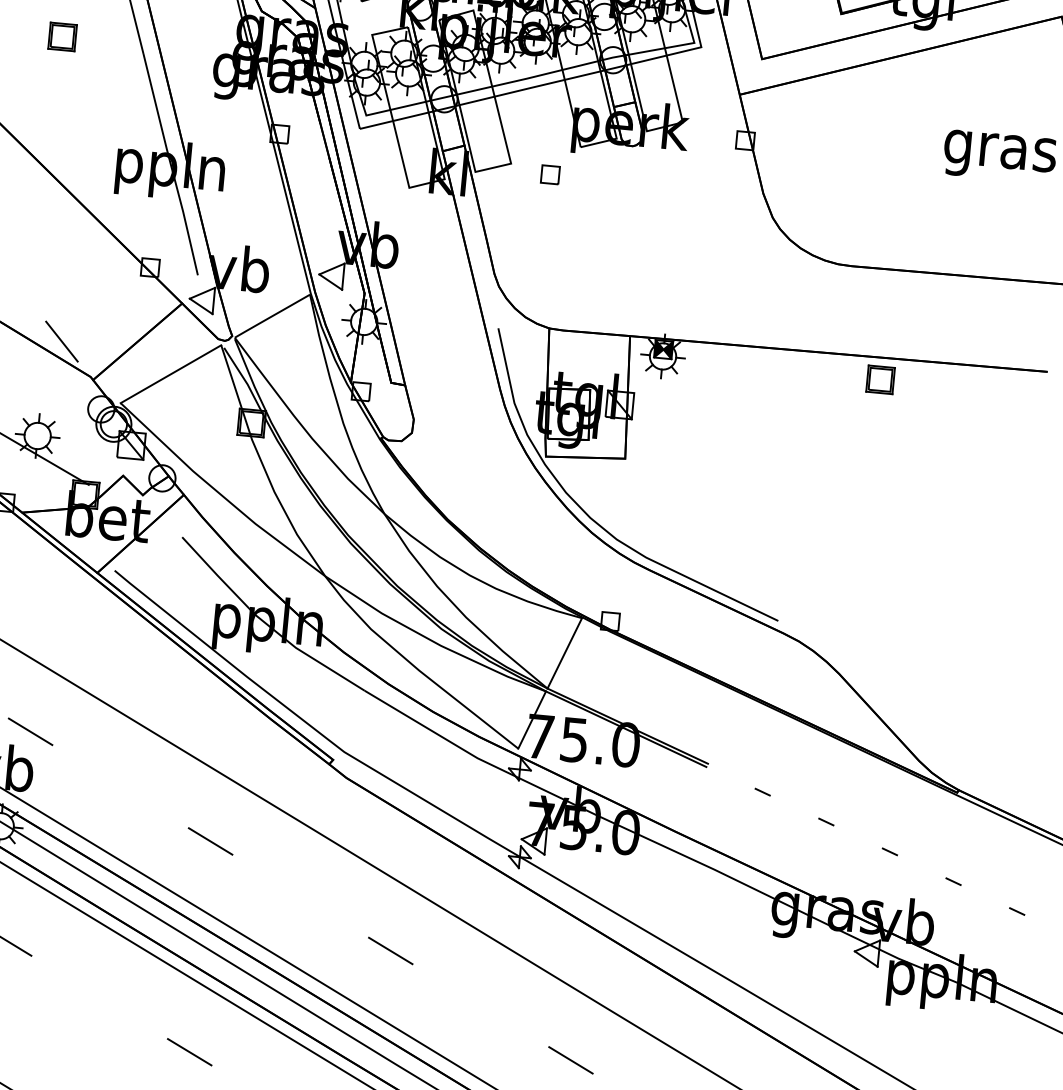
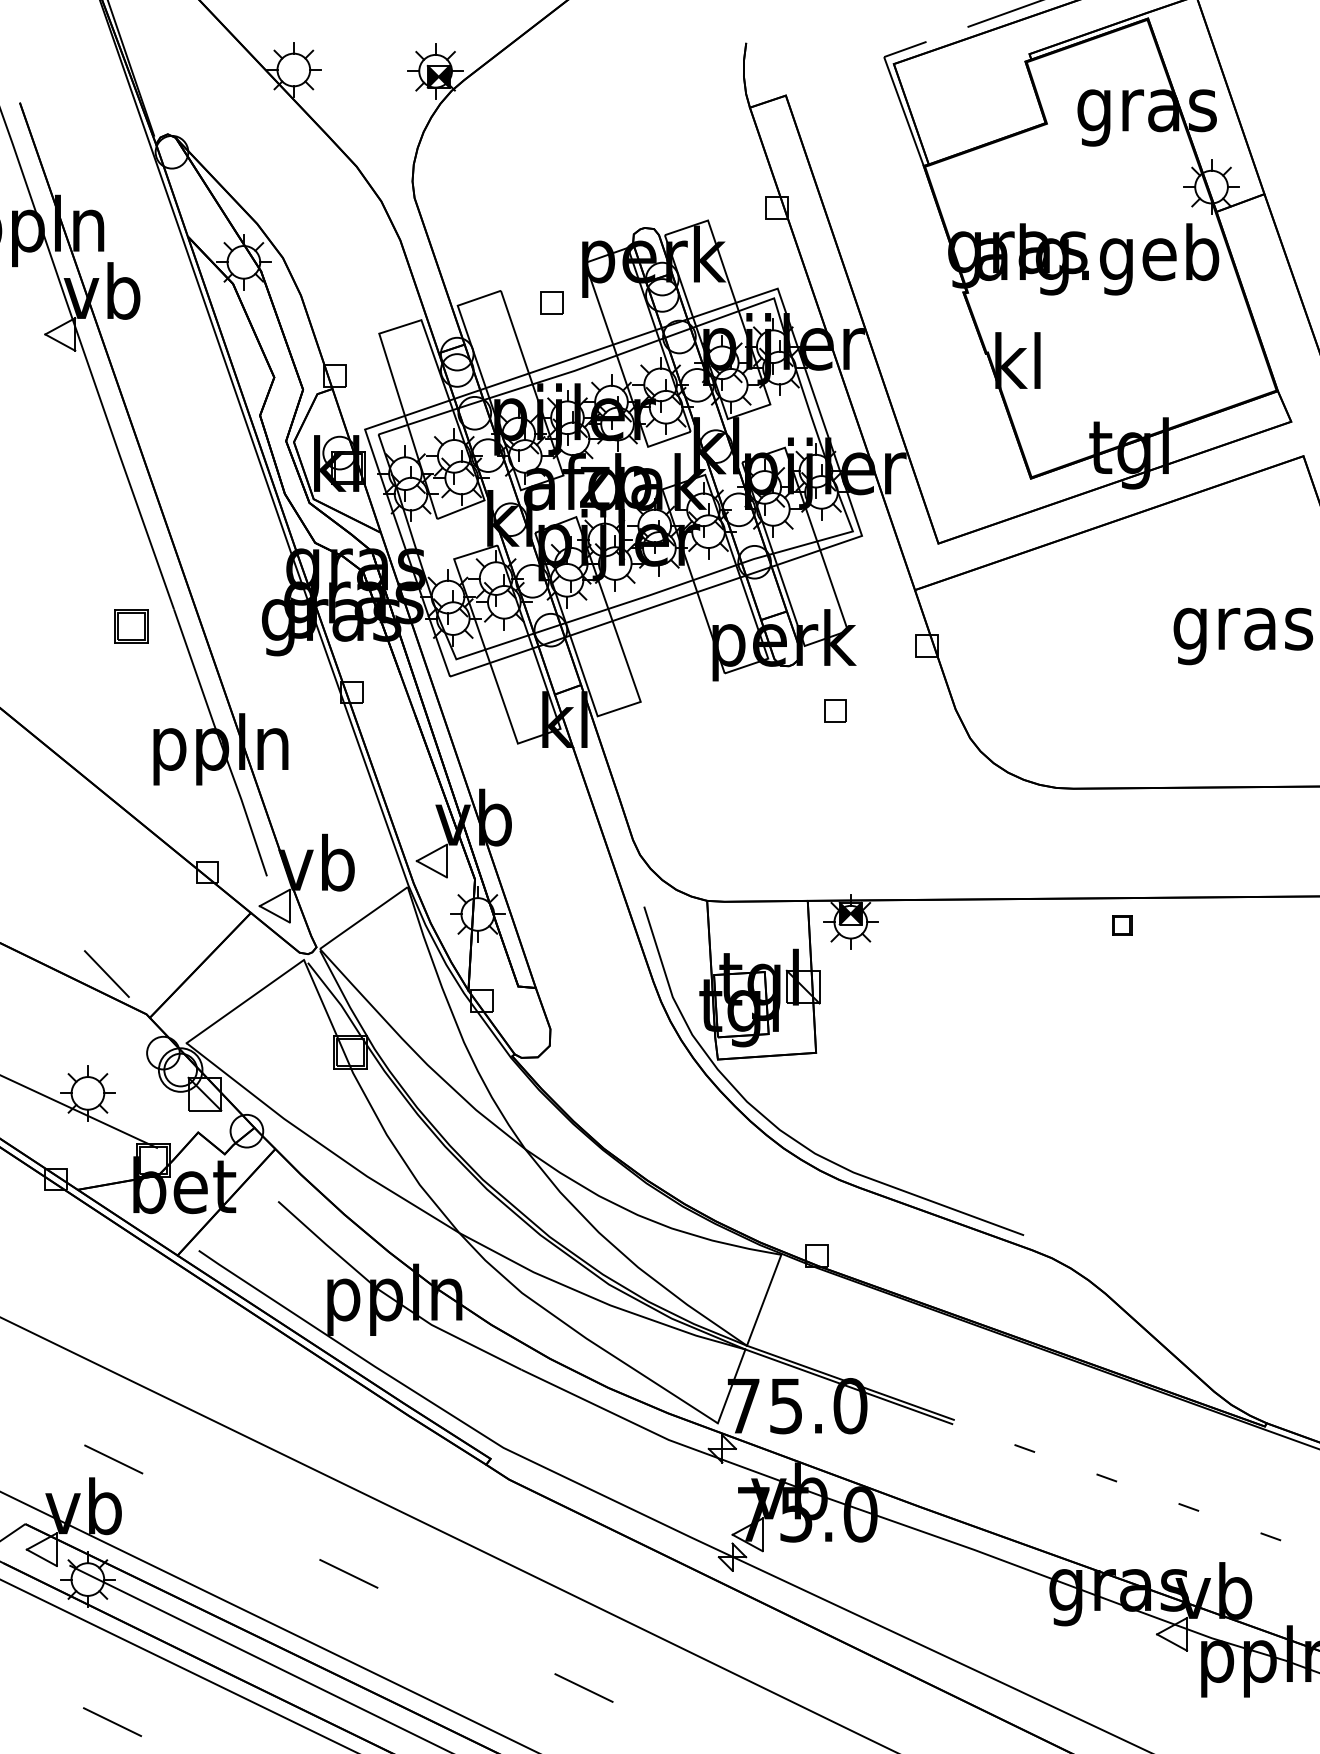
part: (62, 36) -> (131, 626), moved
part: (550, 174) -> (835, 710), moved
part: (880, 379) -> (1122, 925), size x0.6

